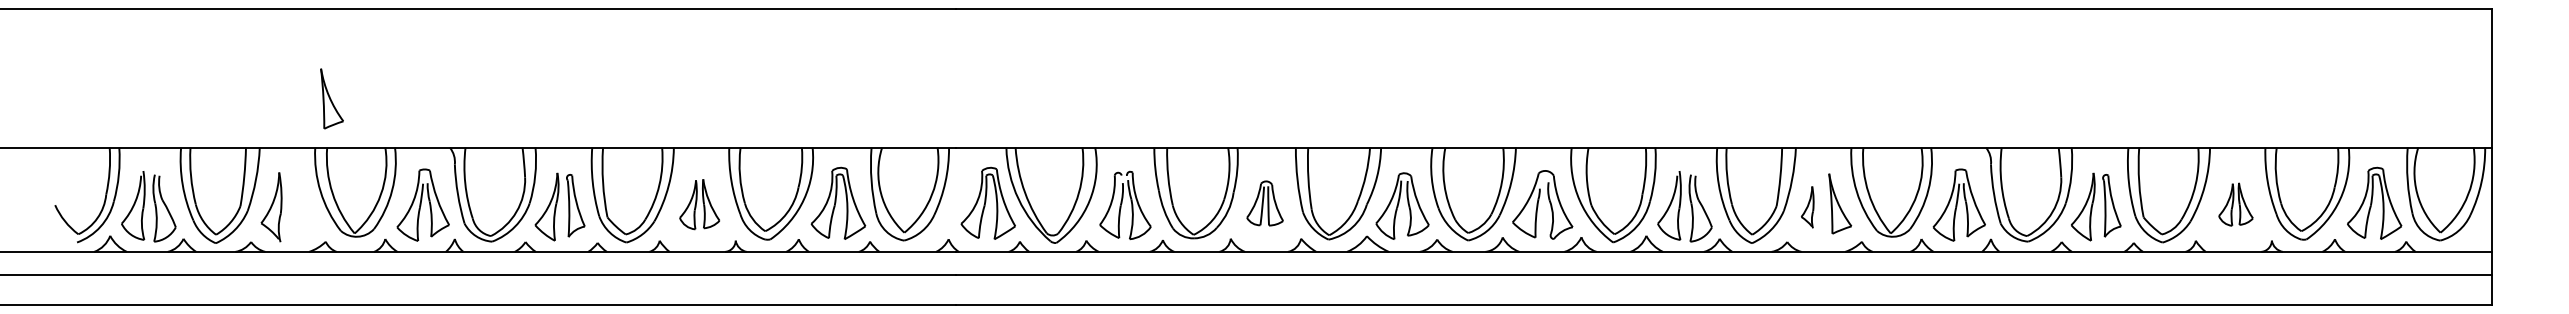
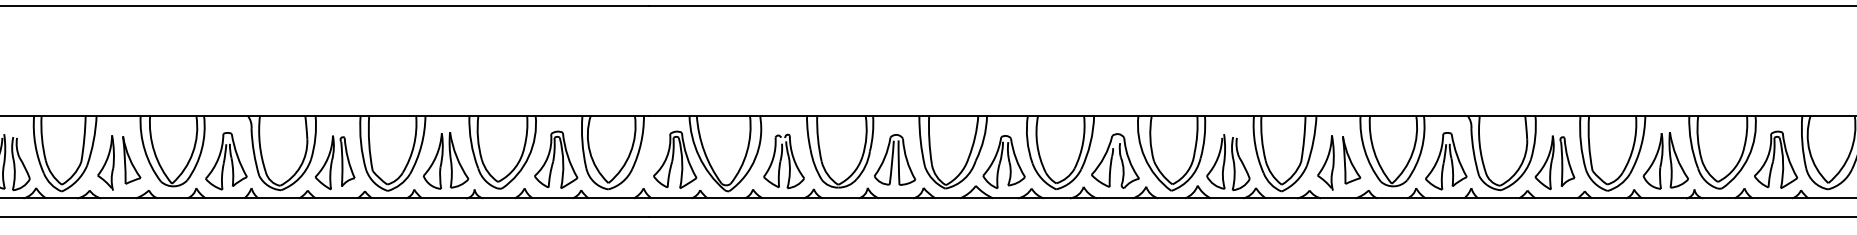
part: (331, 98) -> (131, 159), moved
part: (1264, 203) -> (894, 159), size x1.43
part: (699, 204) -> (445, 160), size x1.43
part: (2235, 204) -> (1665, 160), size x1.67
part: (1807, 207) -> (1325, 163), size x1.67

